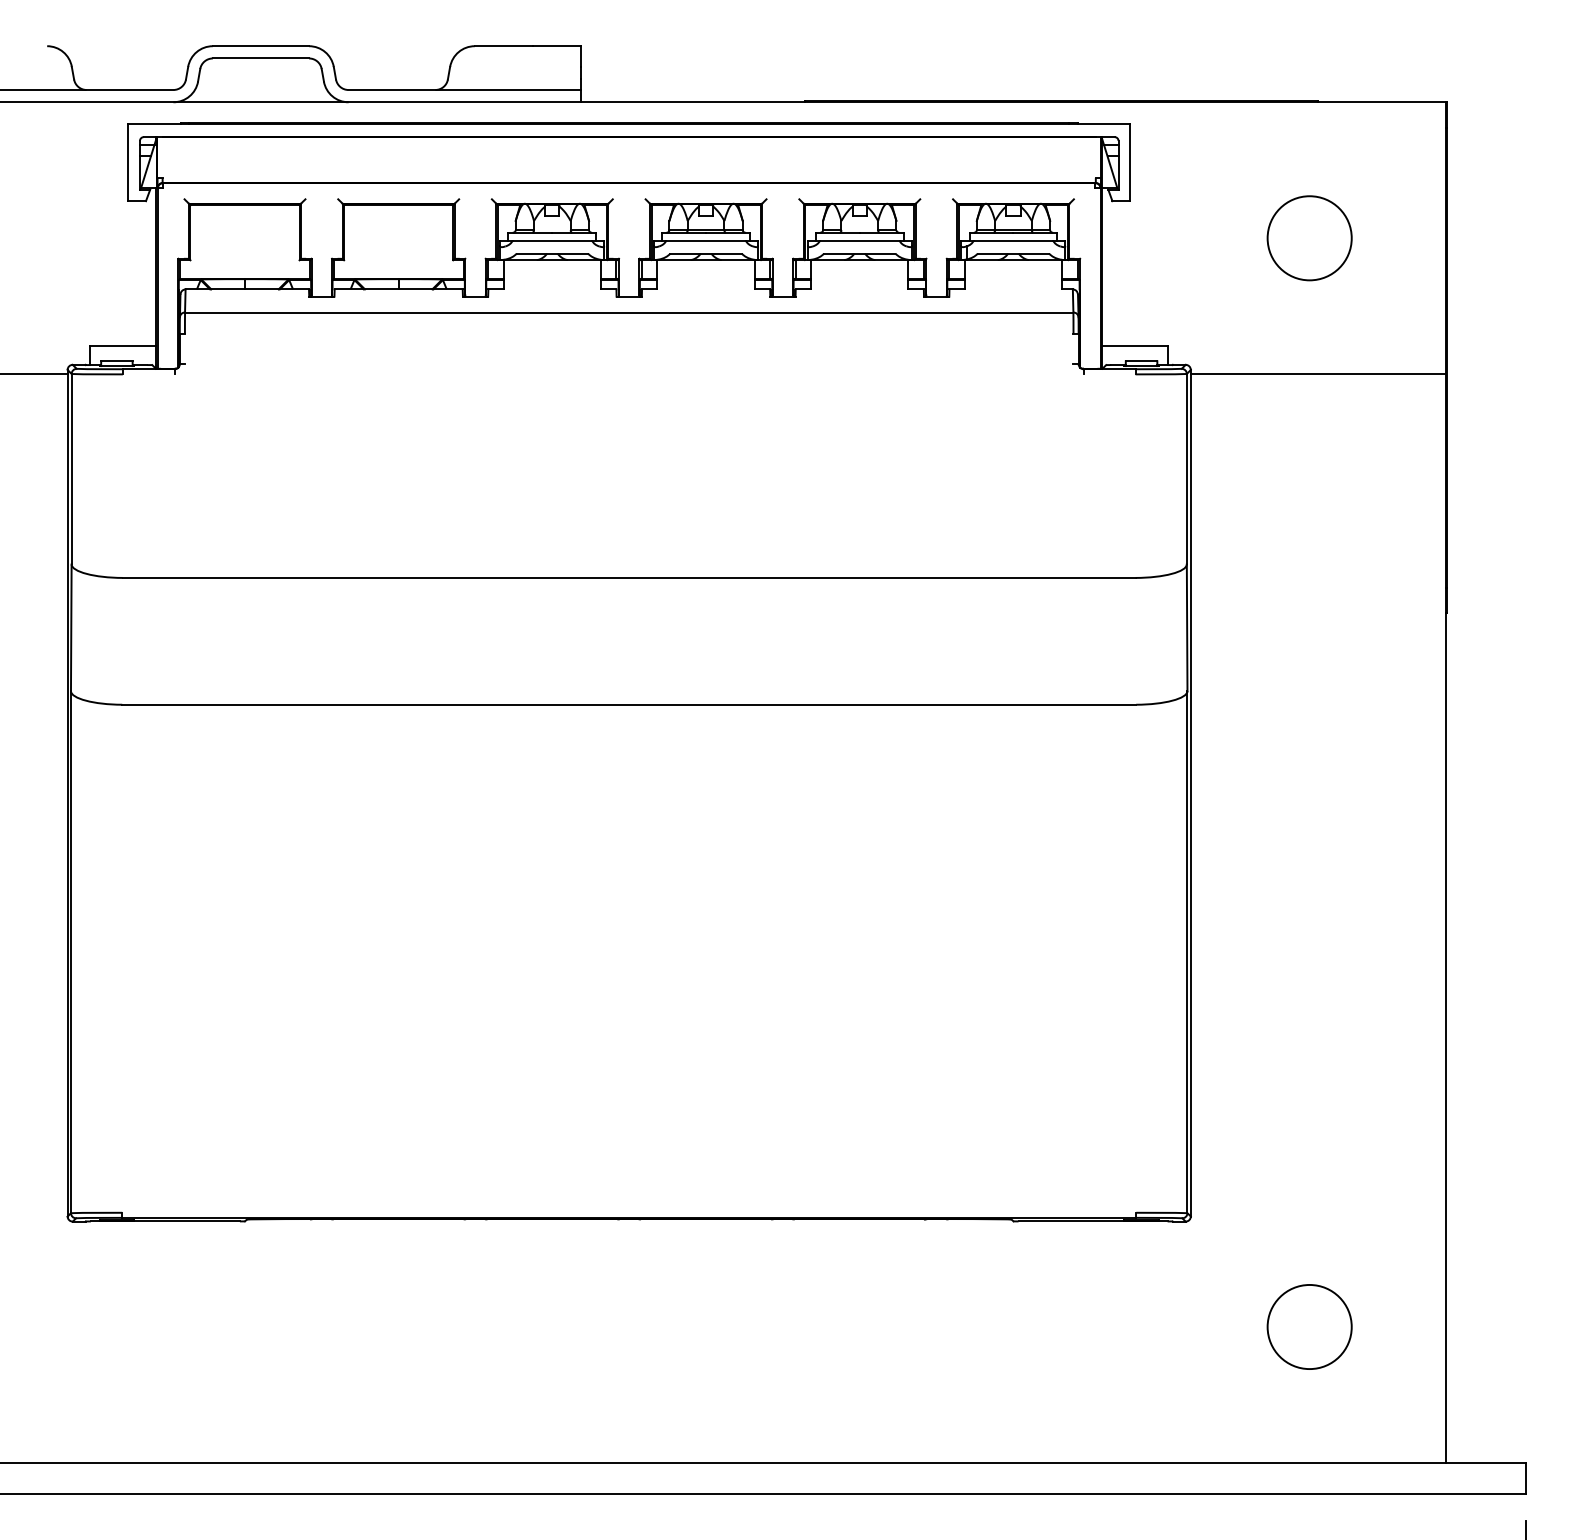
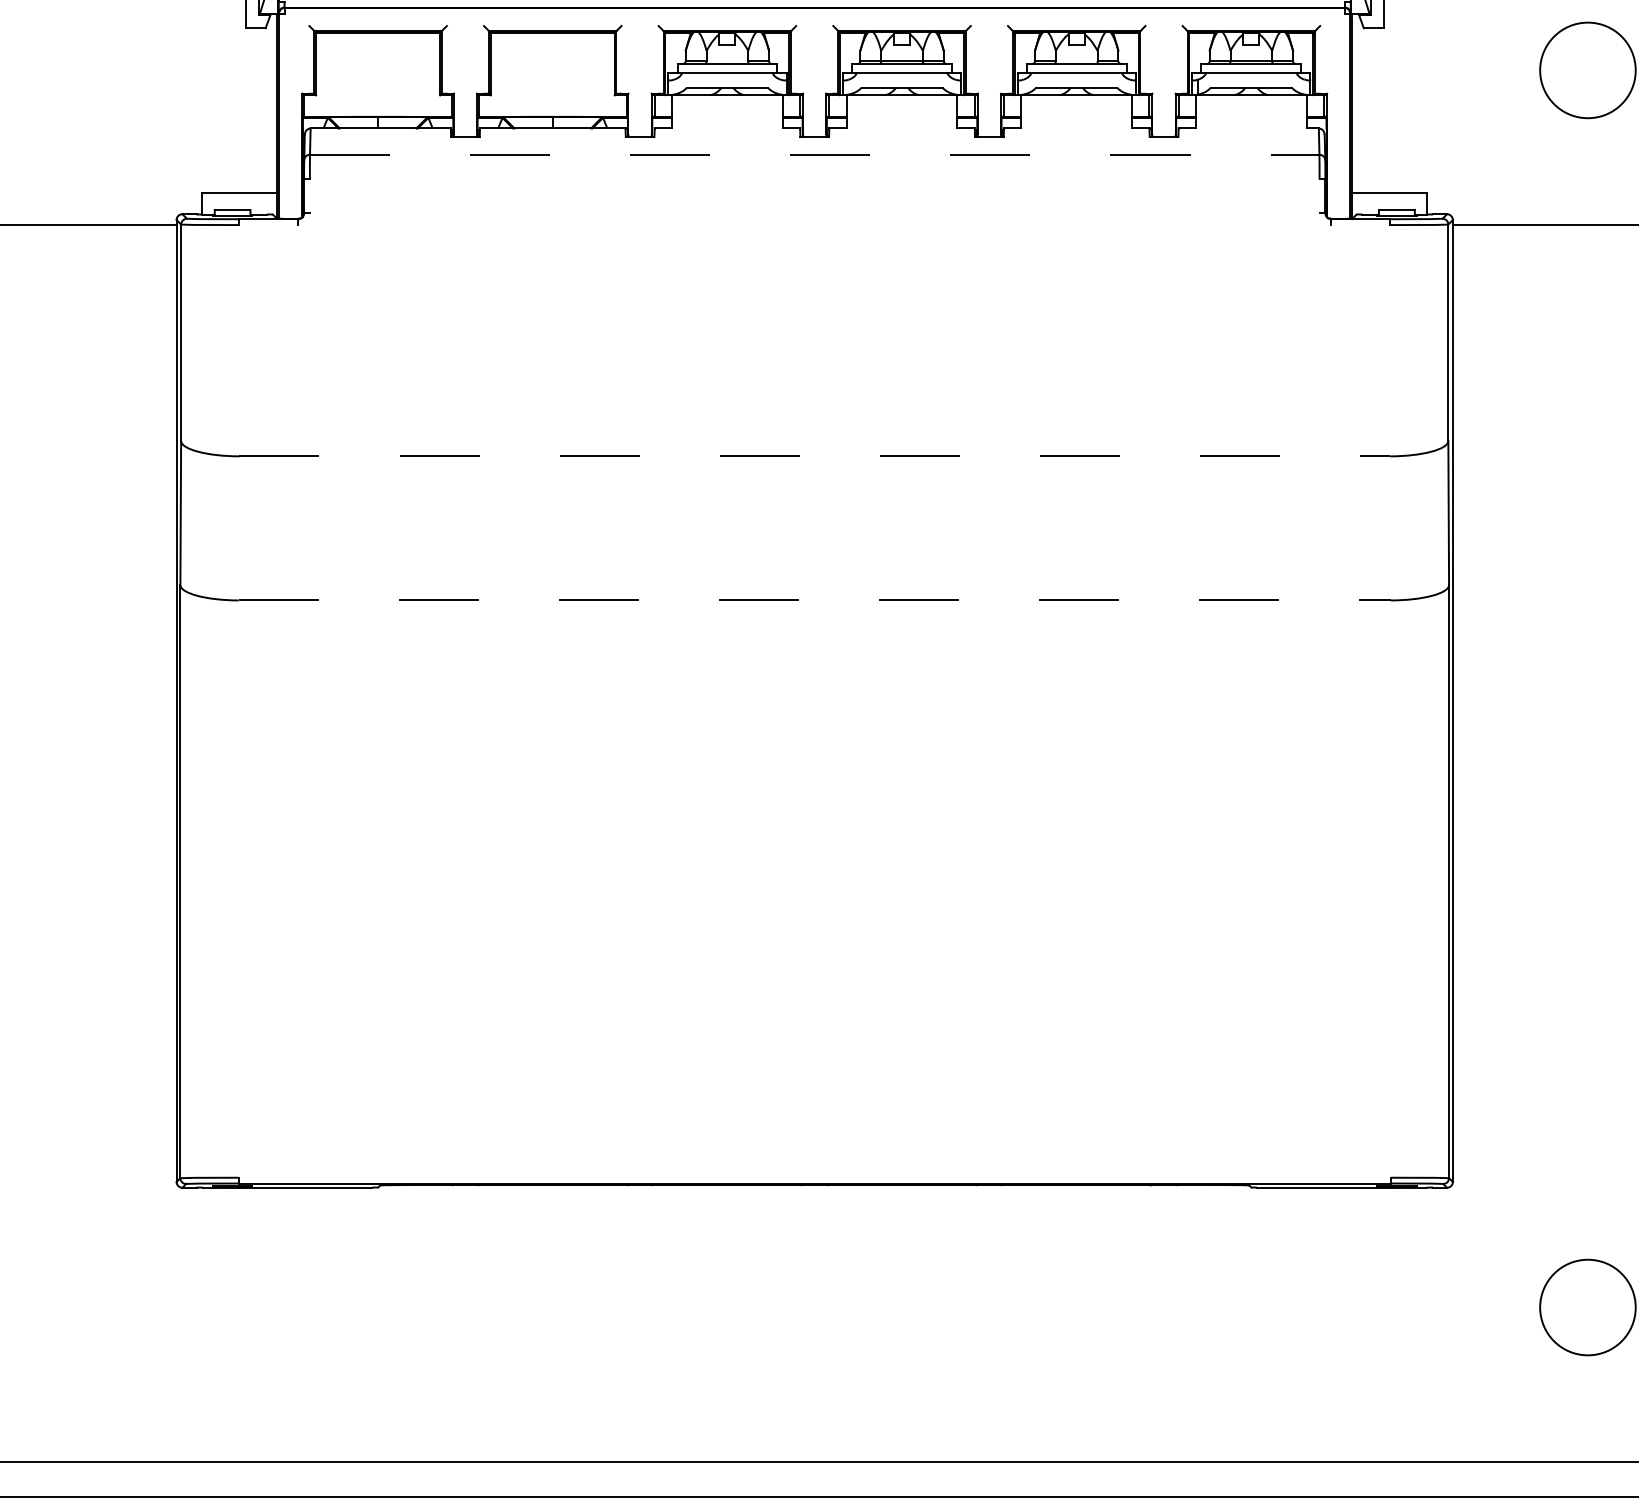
line: (629, 312) -> (815, 154), solid -> dashed
line: (629, 577) -> (815, 455), solid -> dashed
line: (629, 704) -> (815, 600), solid -> dashed

